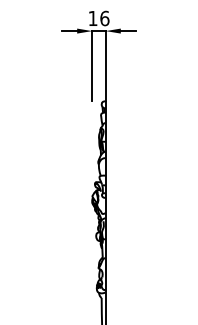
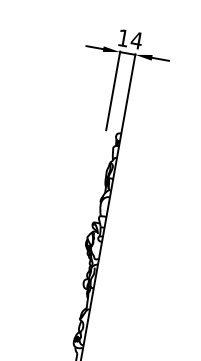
text: (104, 18) -> (136, 40), 16 -> 14

